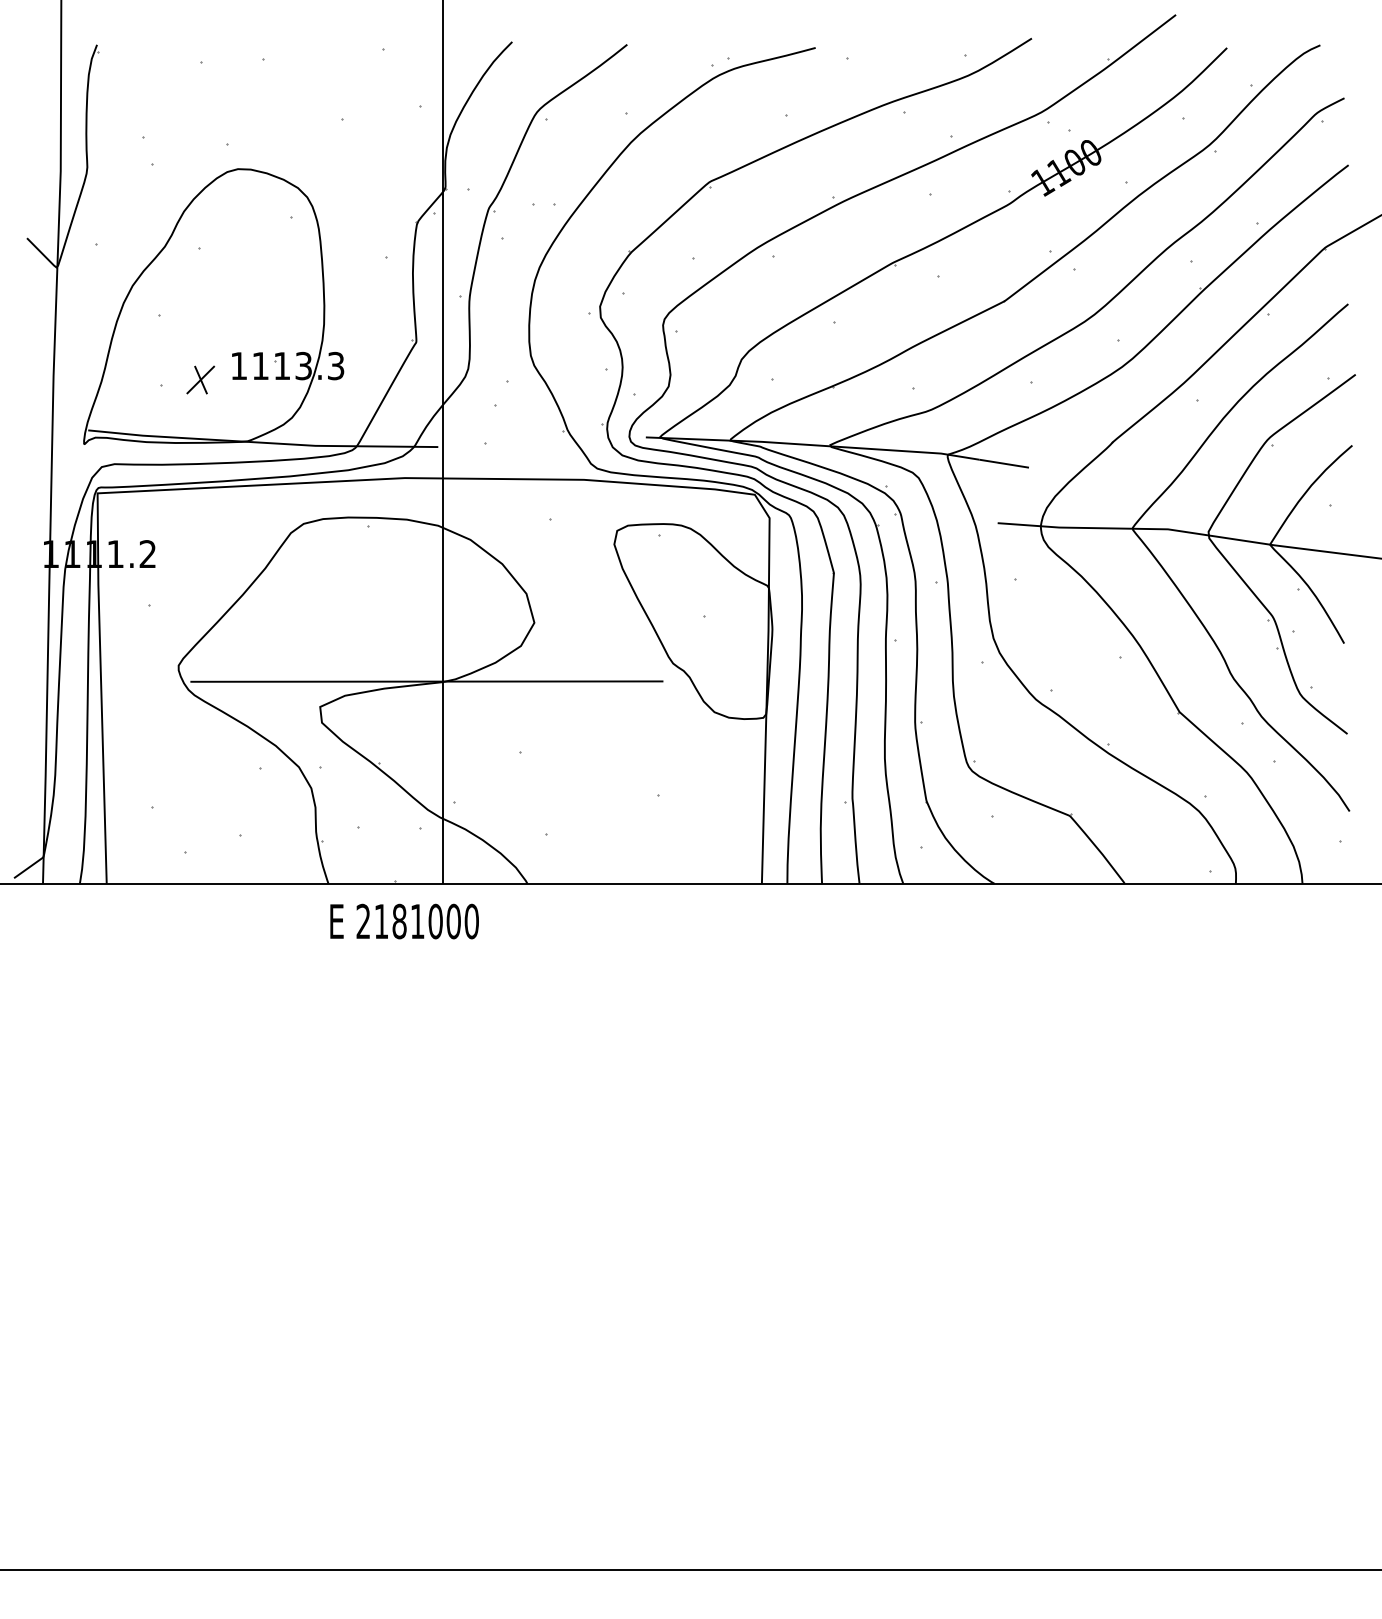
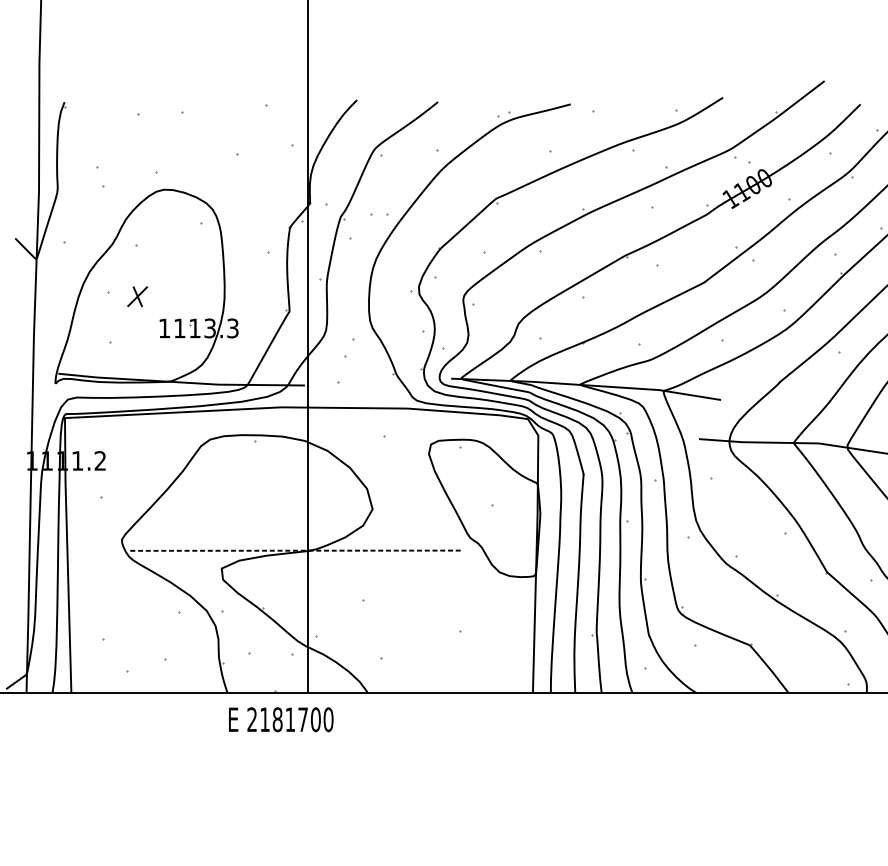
part: (200, 379) -> (137, 296), moved
line: (426, 681) -> (296, 550), solid -> dashed
text: (435, 921) -> (302, 719), 2181000 -> 2181700

